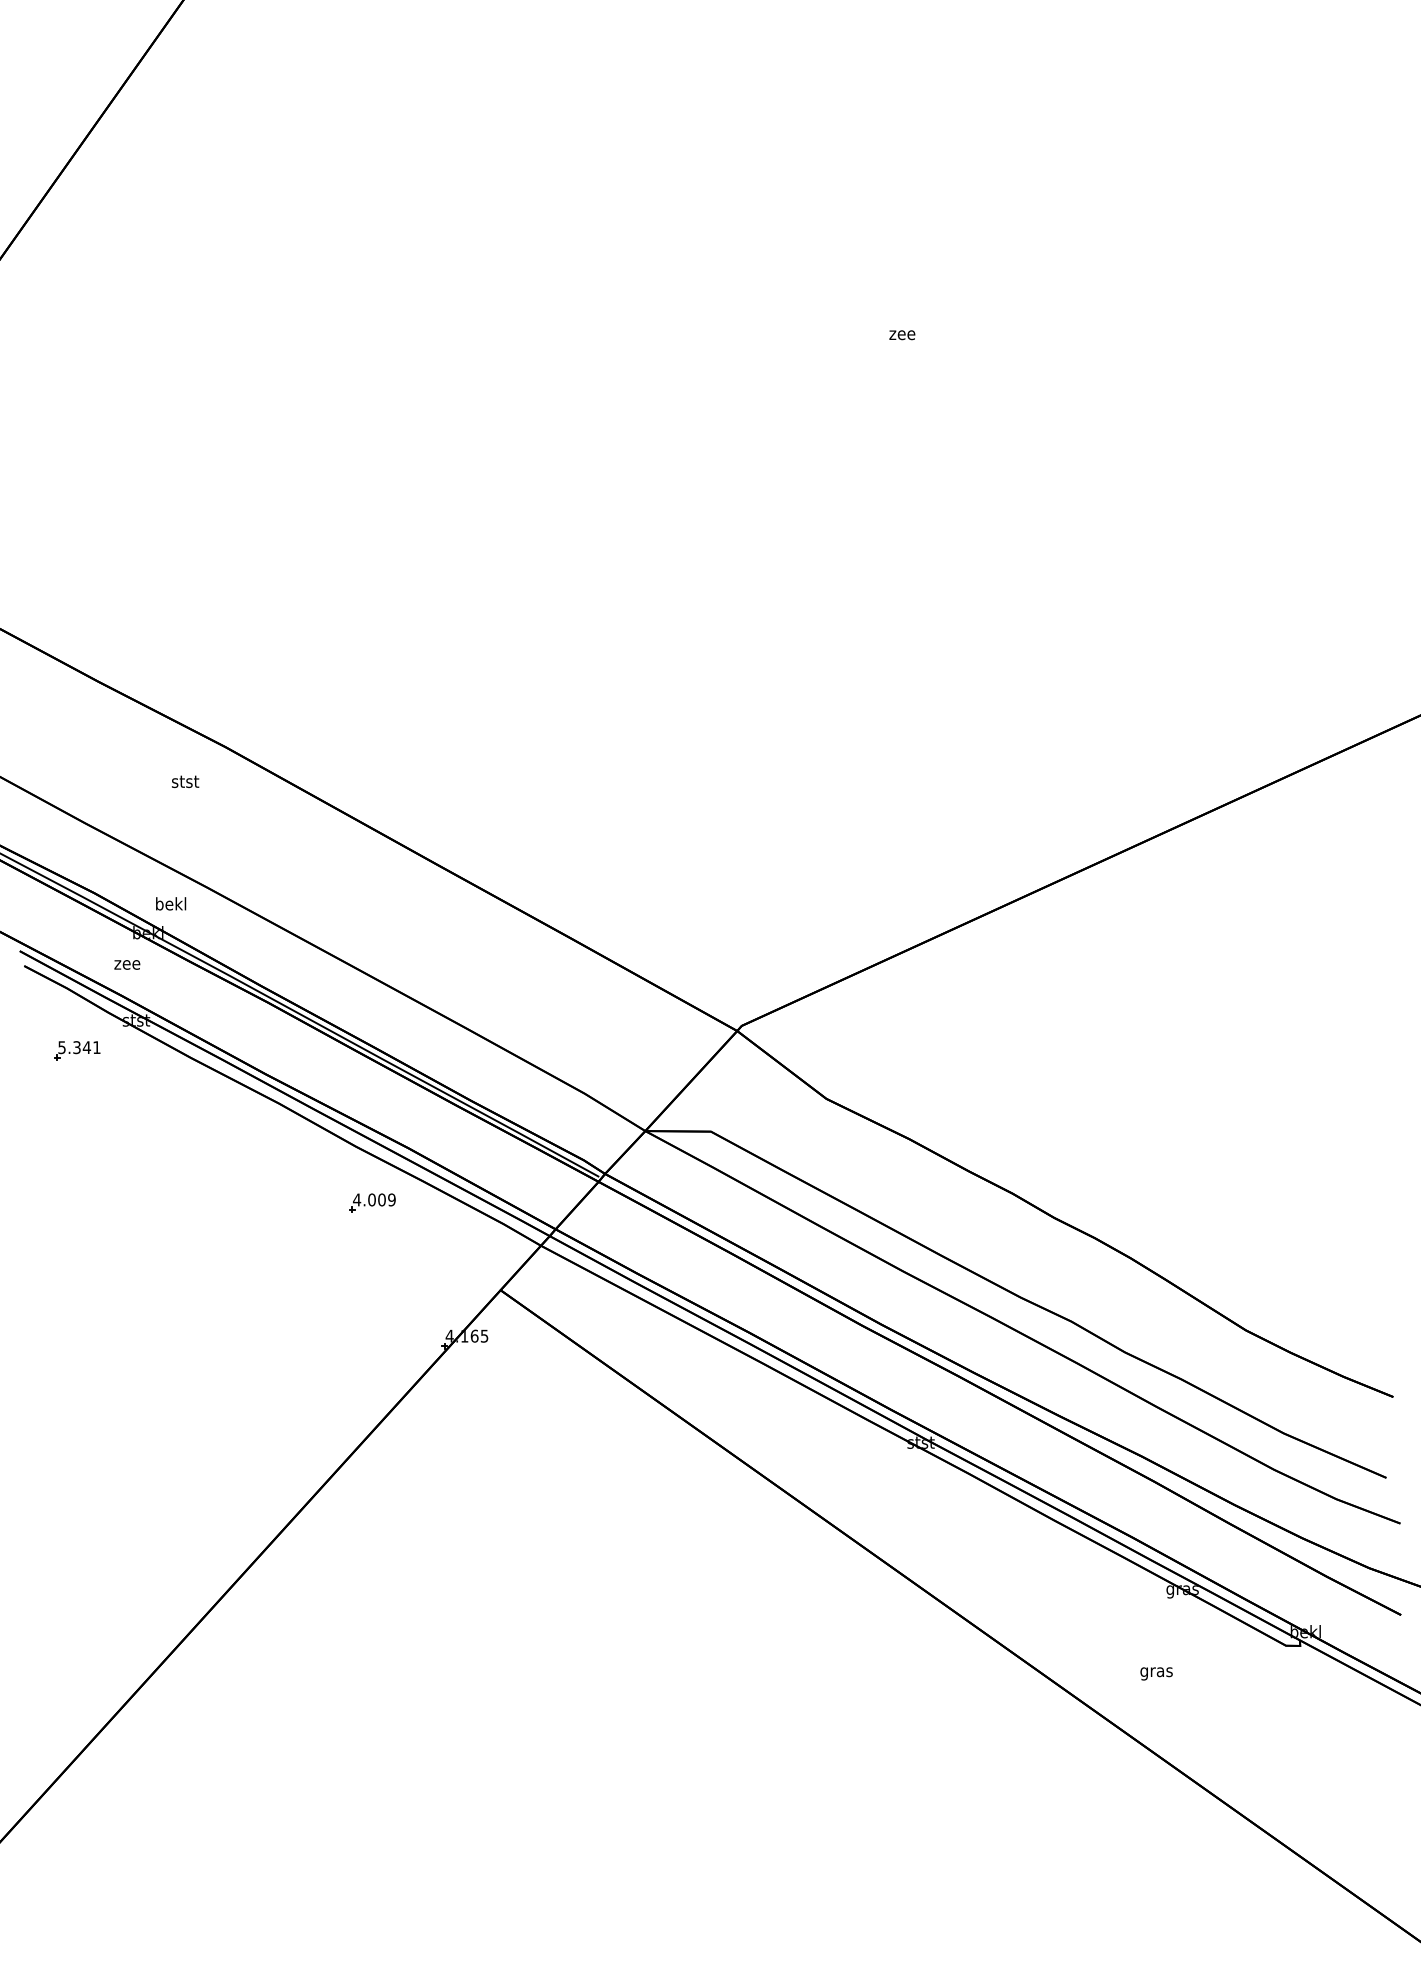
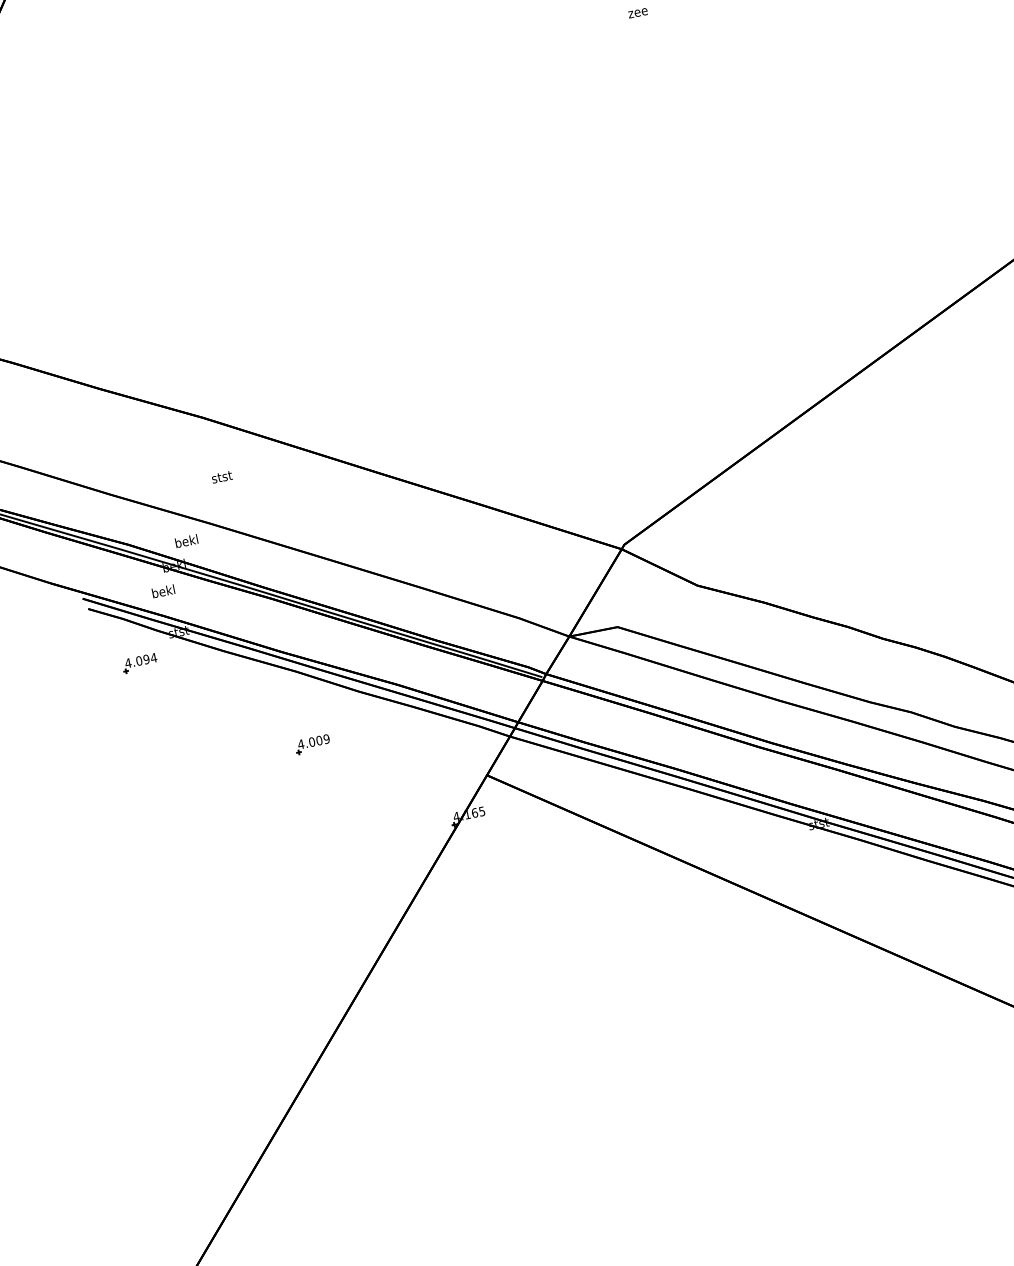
text: (185, 781) -> (222, 477), moved
text: (127, 962) -> (163, 590), zee -> bekl
text: (78, 1047) -> (140, 660), 5.341 -> 4.094
part: (372, 1202) -> (312, 743), moved

